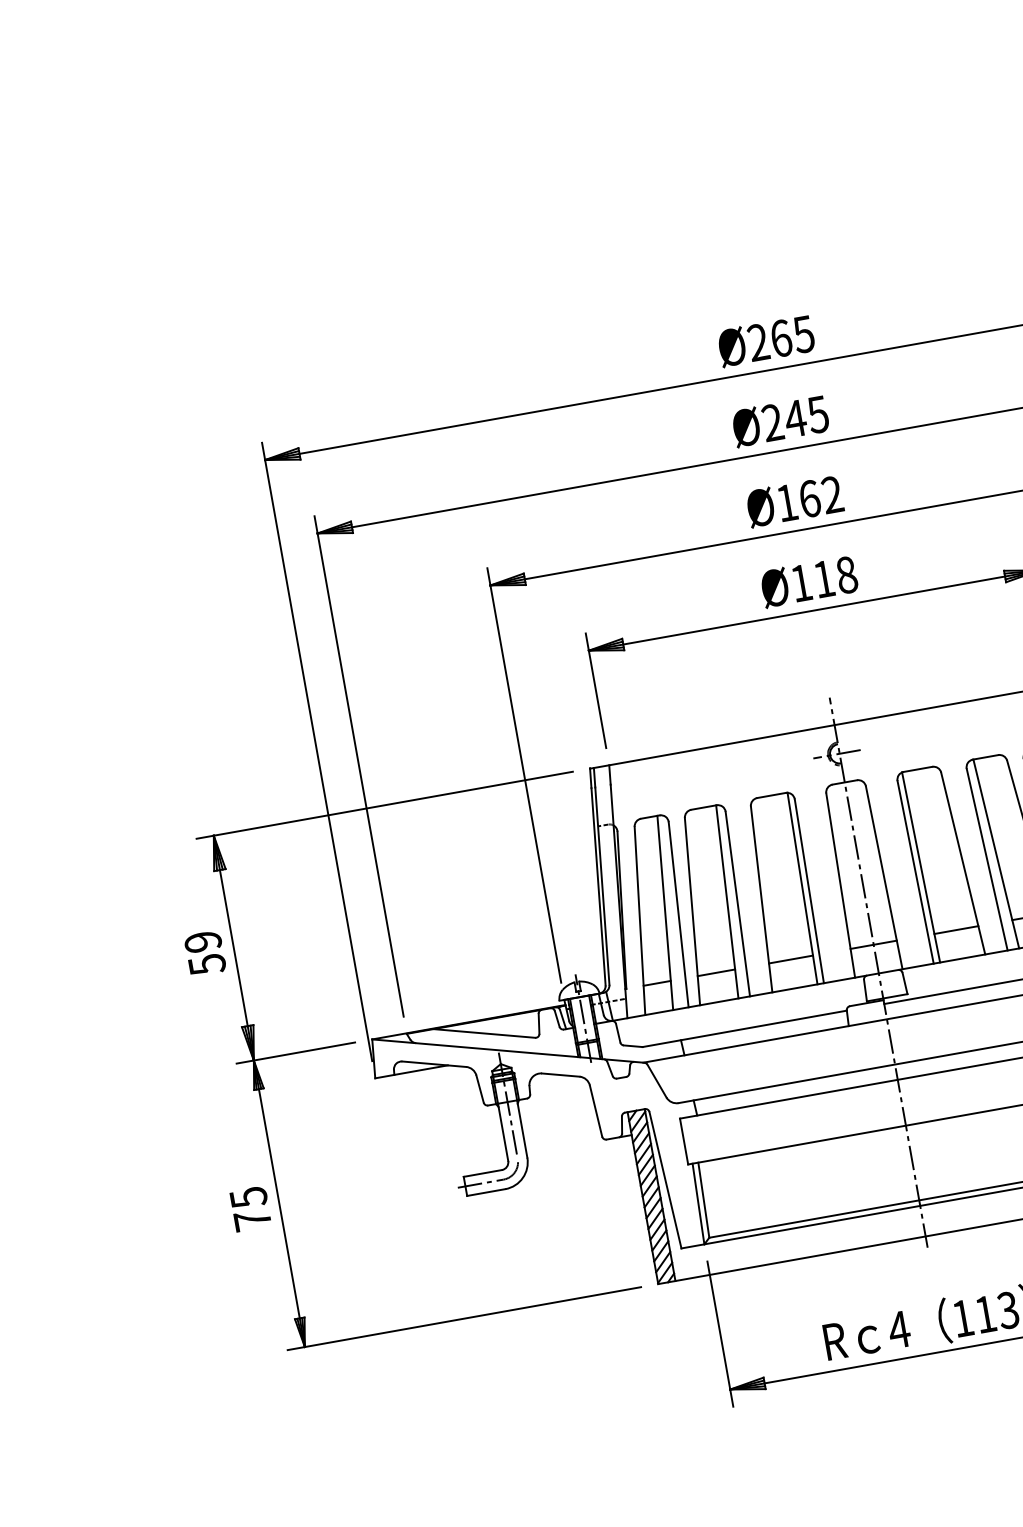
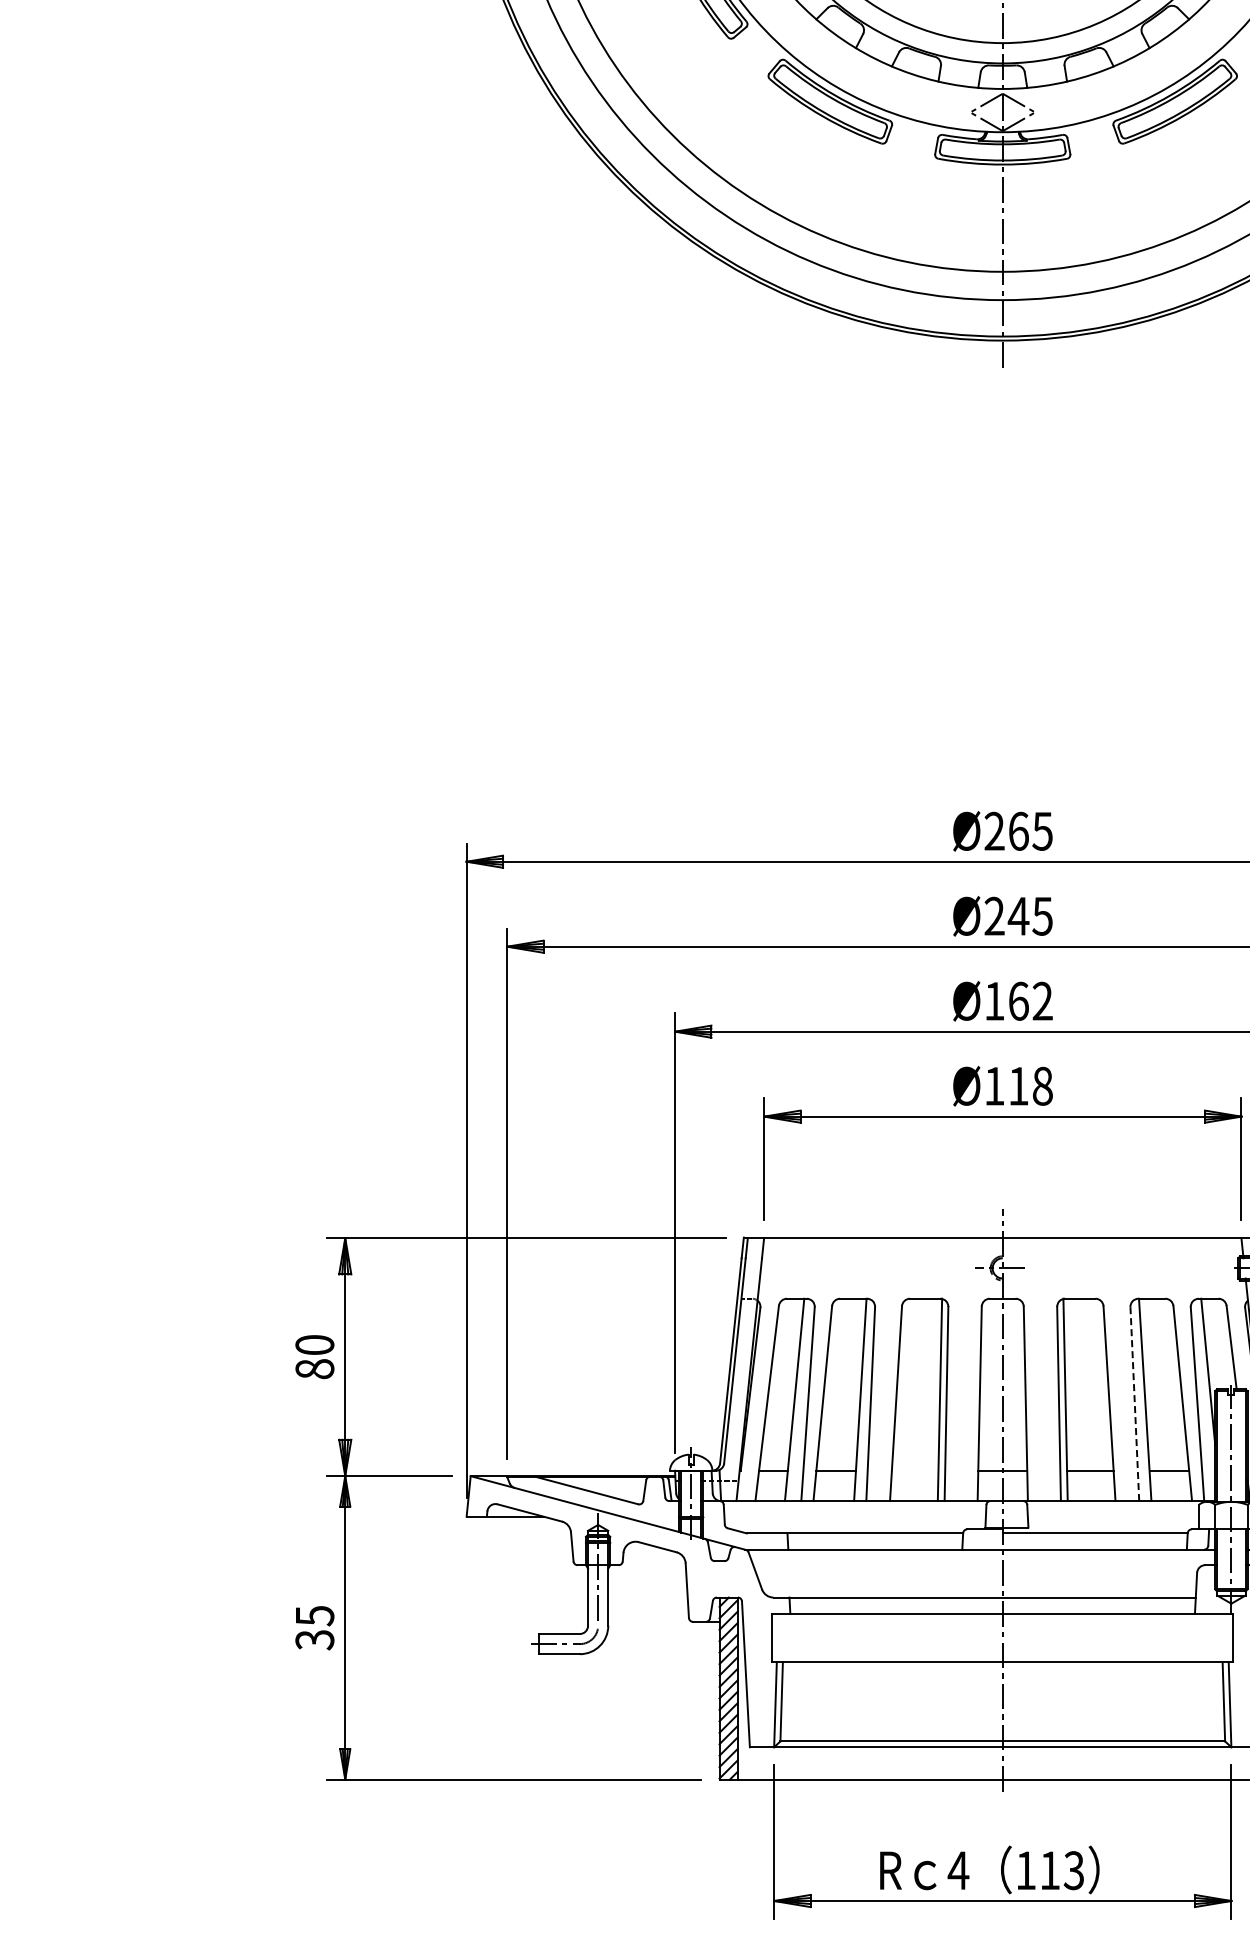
line: (986, 860) -> (1134, 1404), solid -> dashed
text: (204, 953) -> (314, 1357), 59 -> 80
line: (790, 959) -> (914, 1470), removed
text: (252, 1220) -> (314, 1640), 75 -> 35

